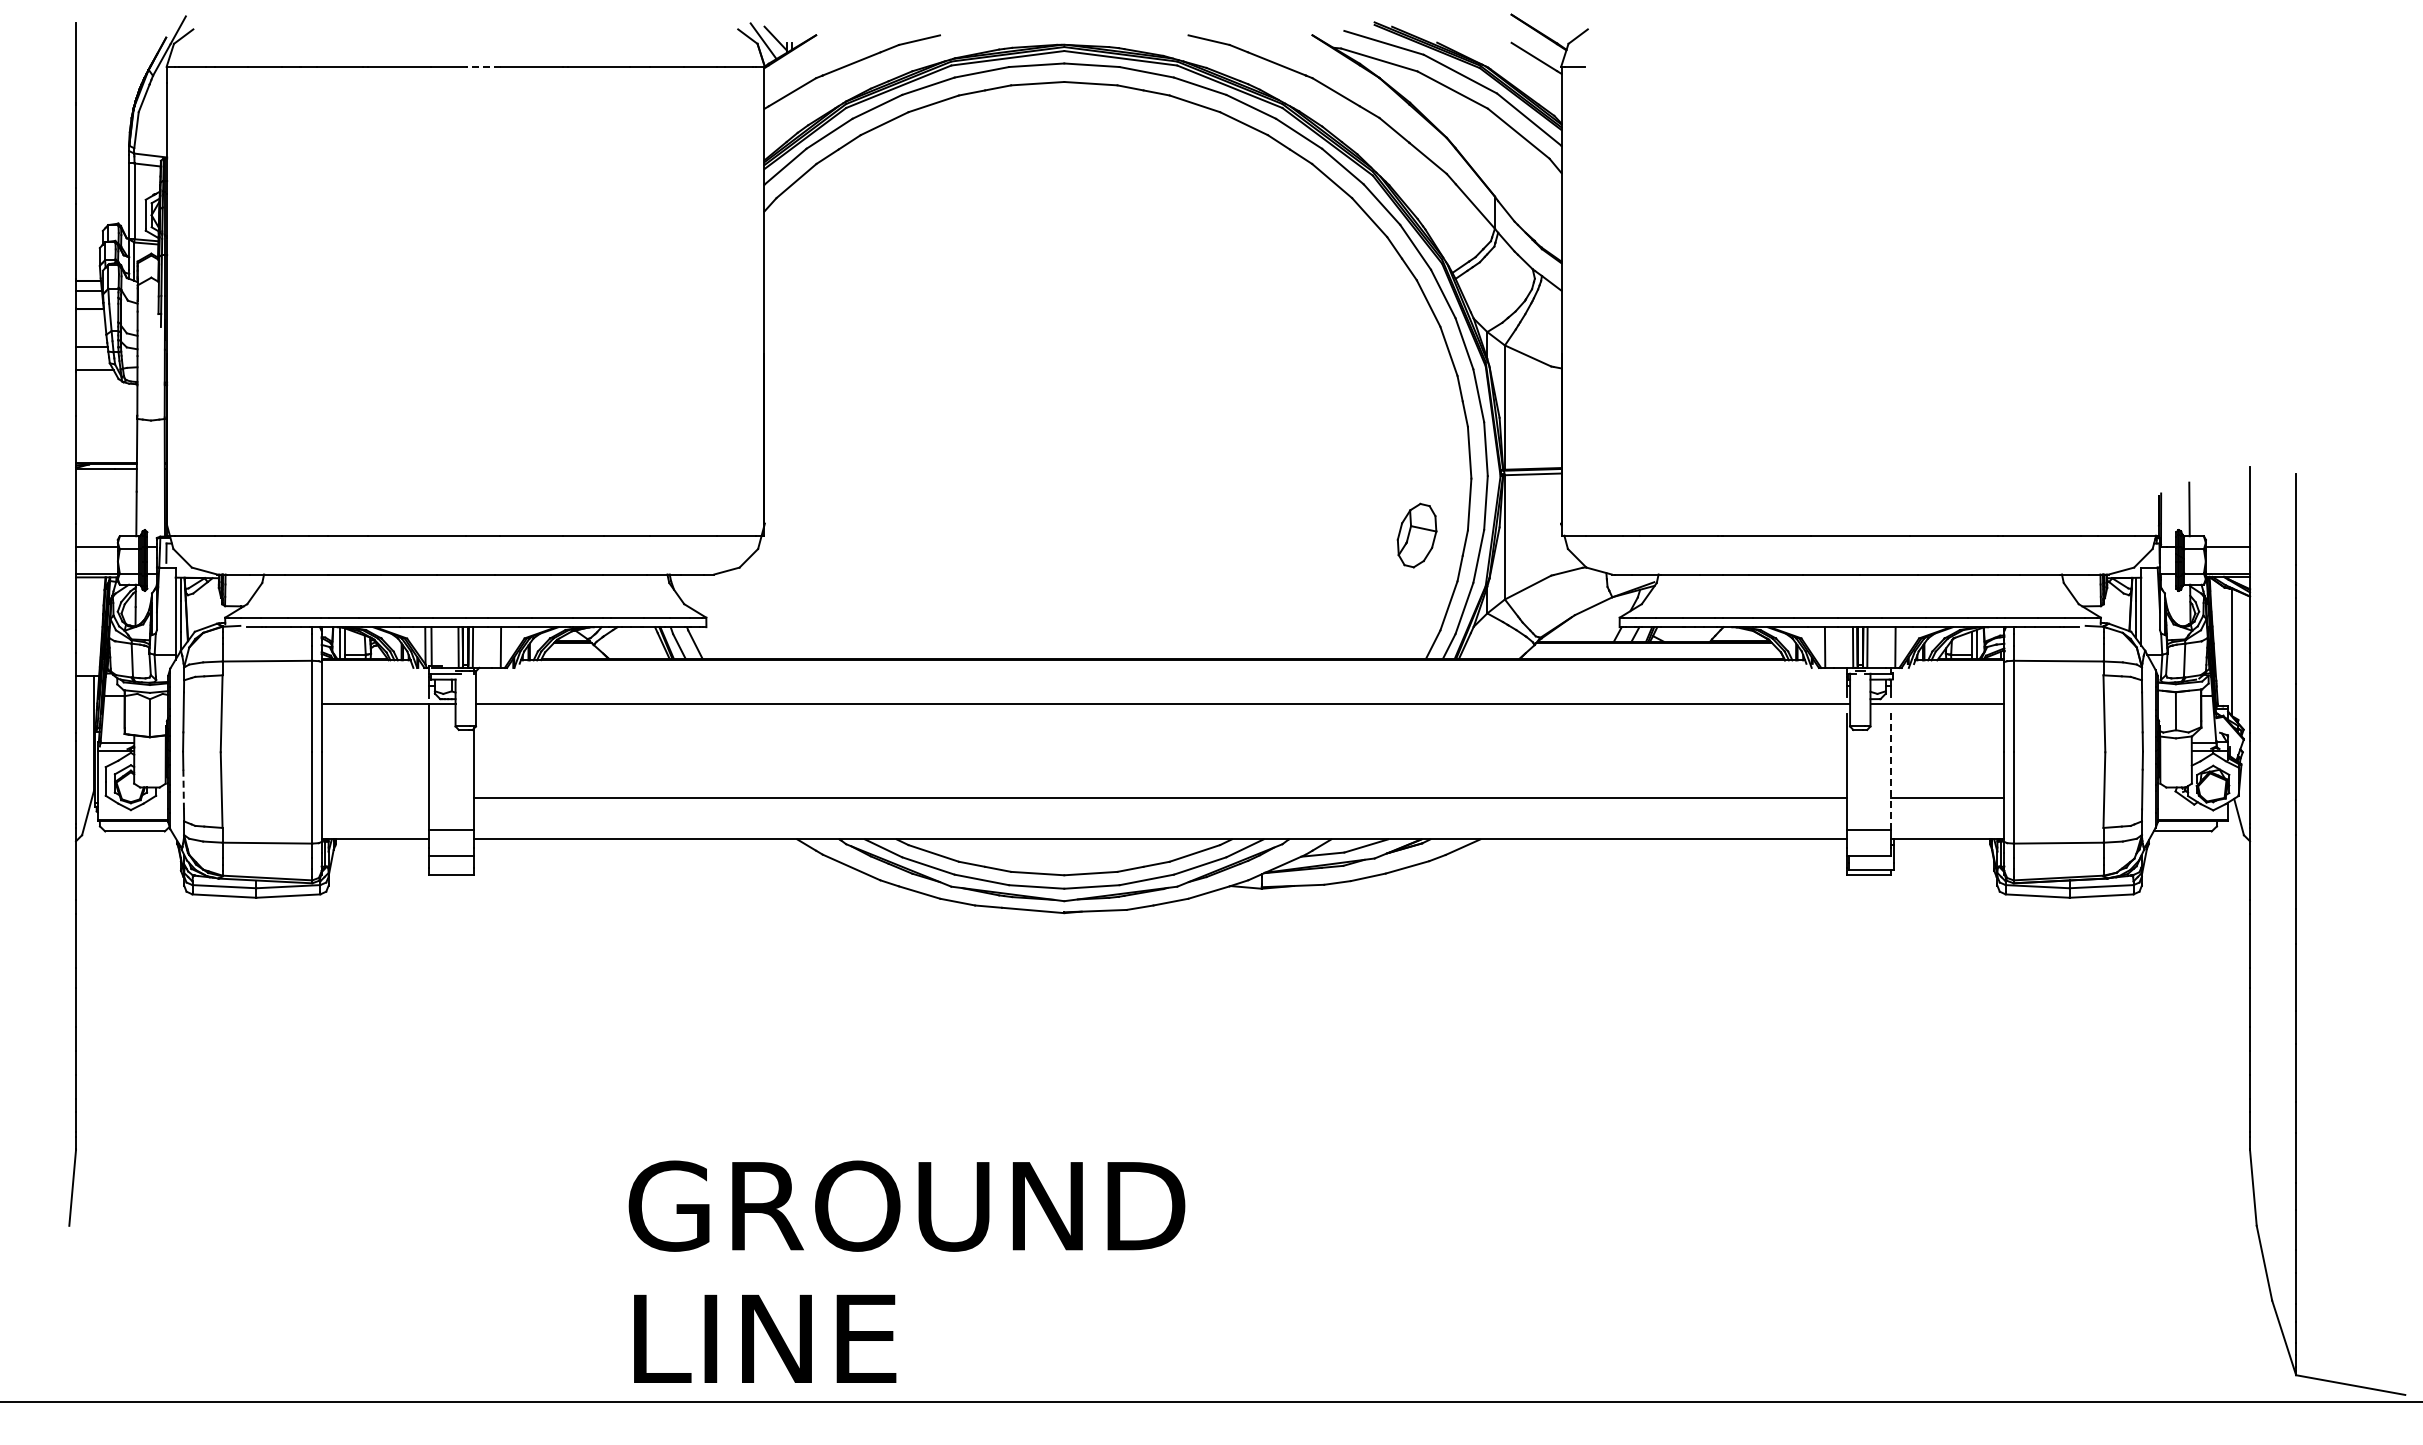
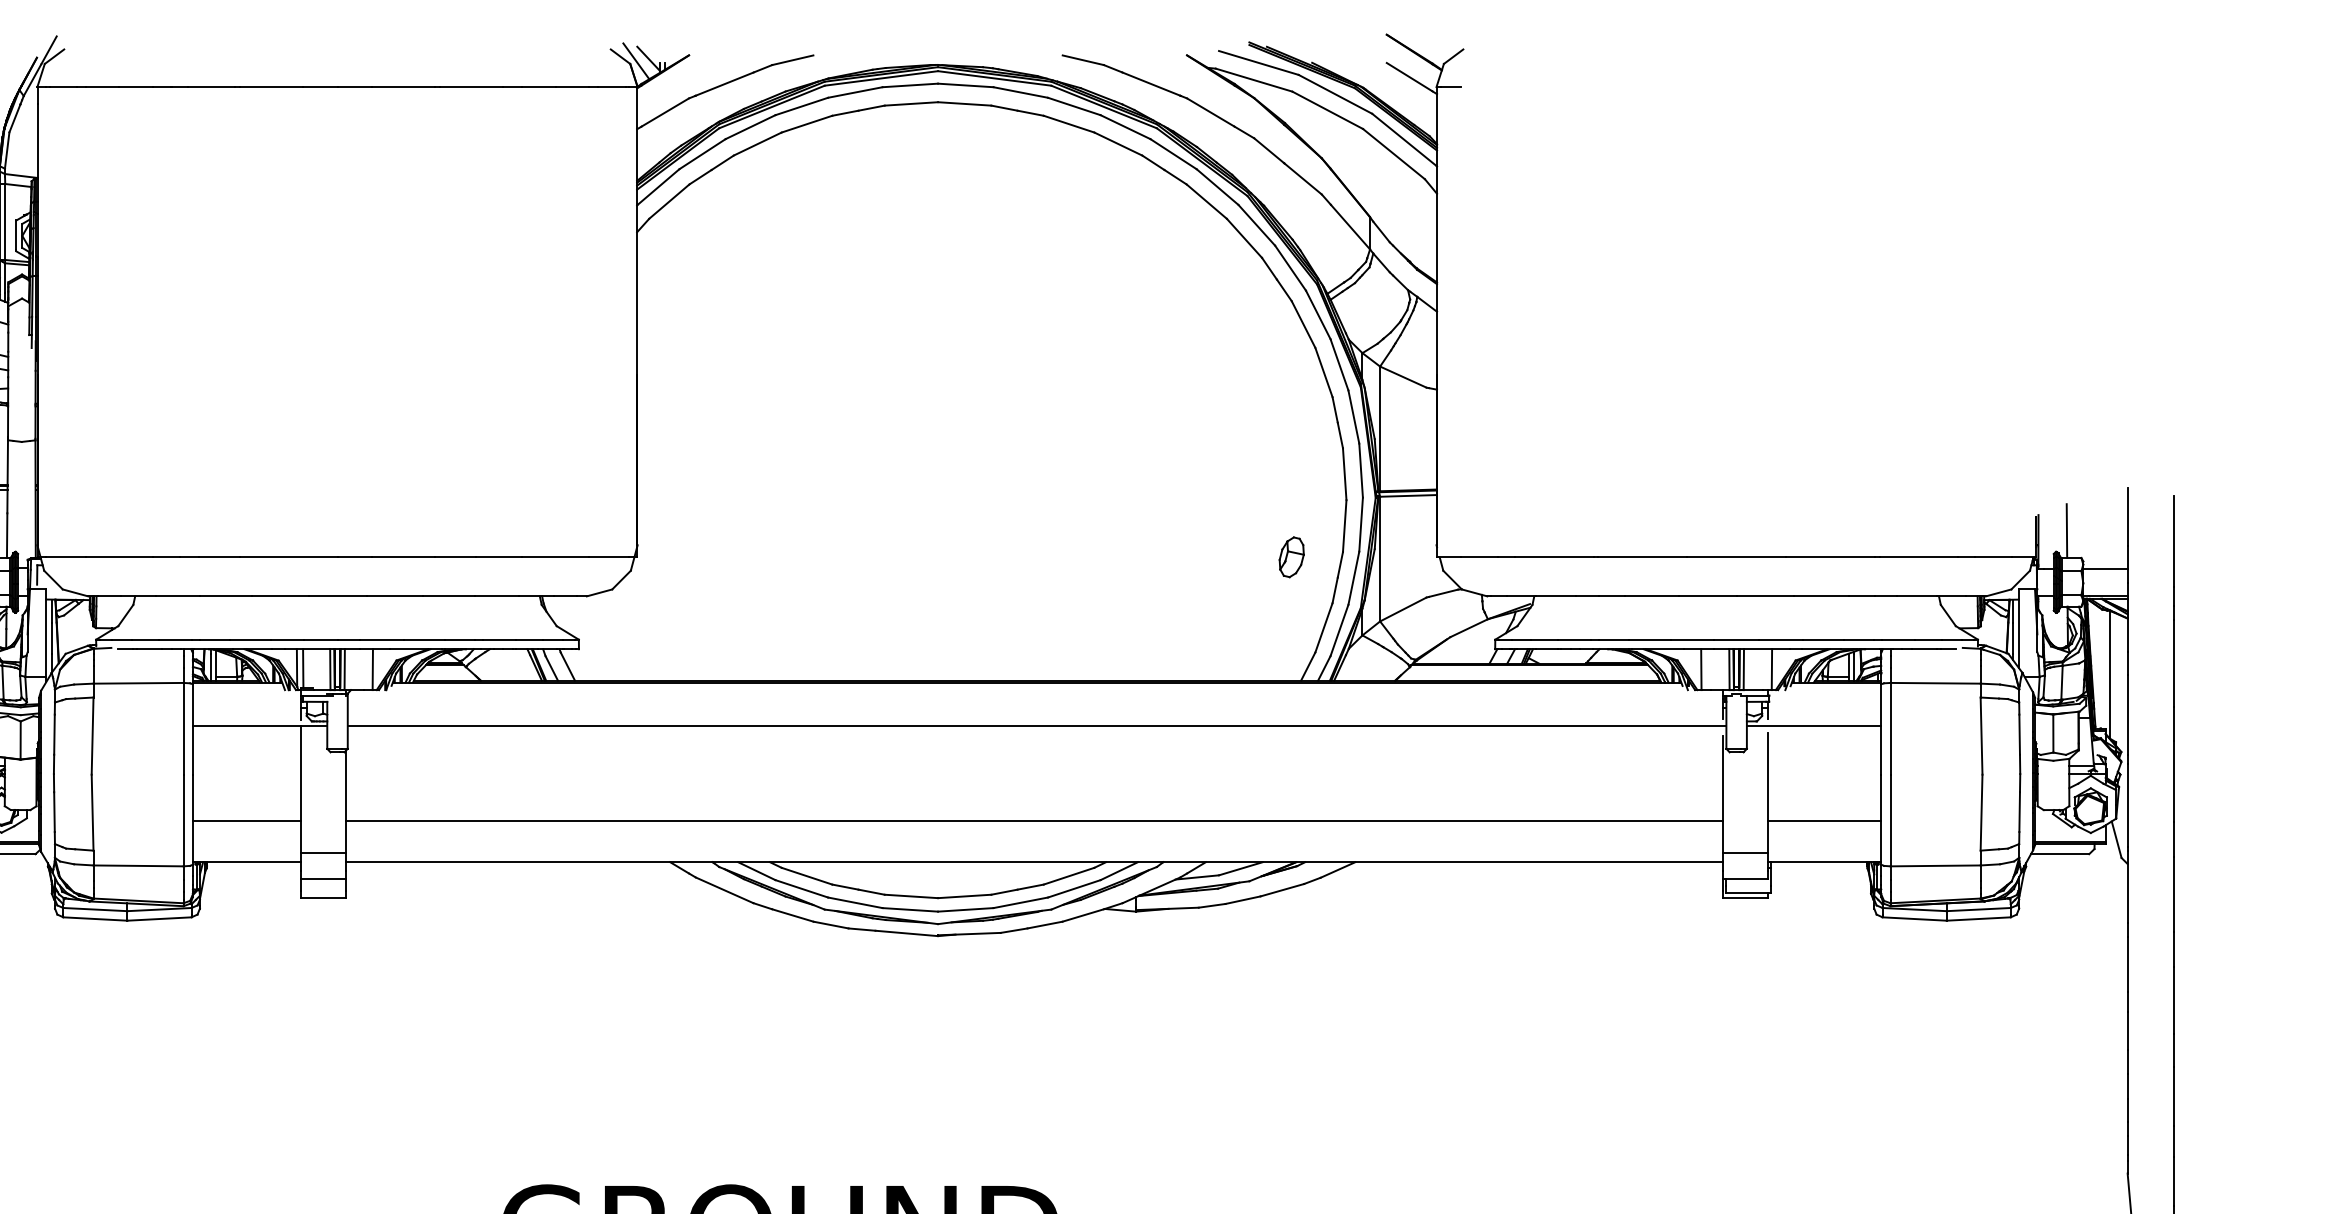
line: (482, 66) -> (354, 86), dashed -> solid
part: (1416, 535) -> (1291, 557), size x0.62
line: (1891, 770) -> (1767, 793), dashed -> solid
line: (183, 789) -> (54, 812), dashed -> solid
line: (375, 797) -> (246, 820), added

